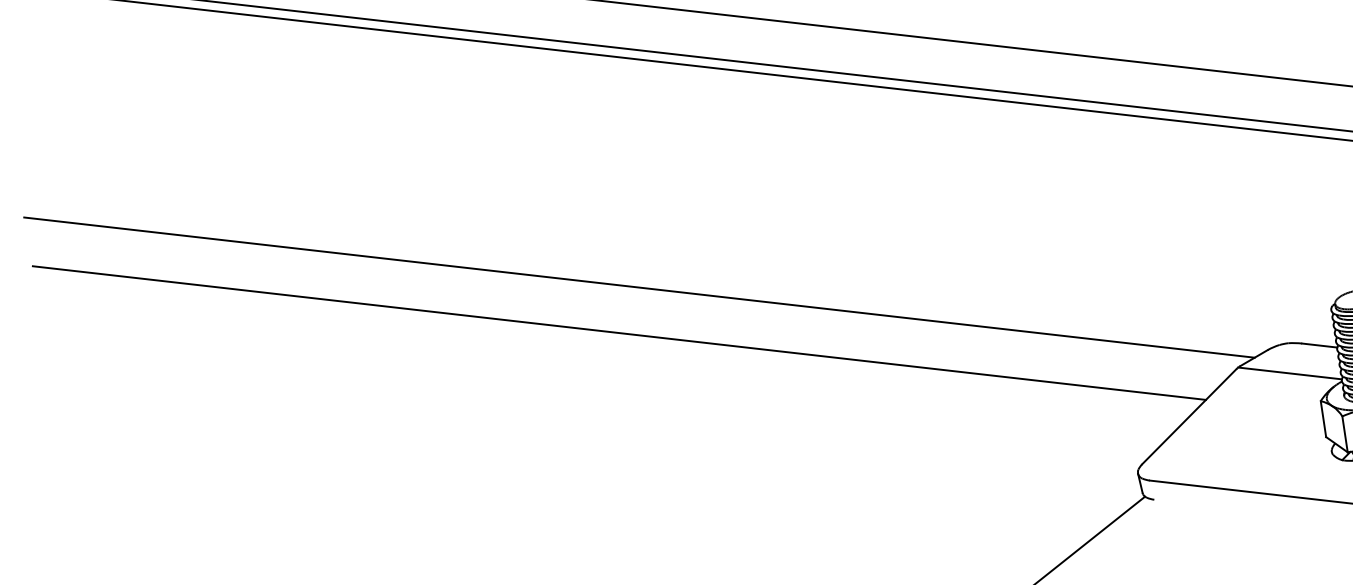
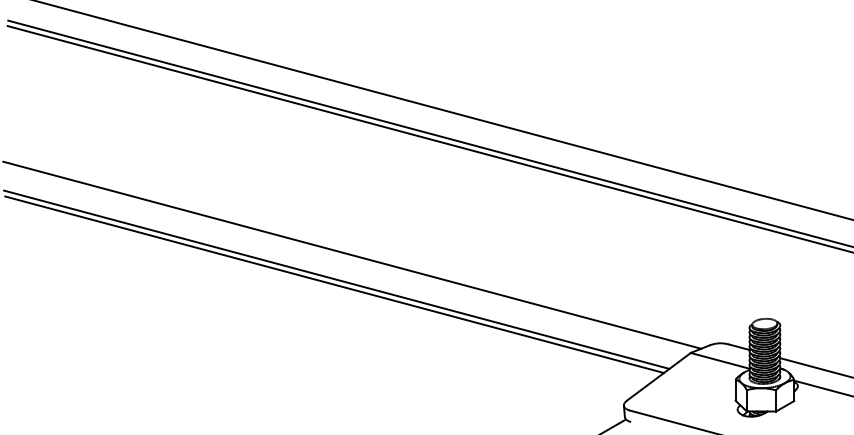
line: (616, 341) -> (334, 284), added

